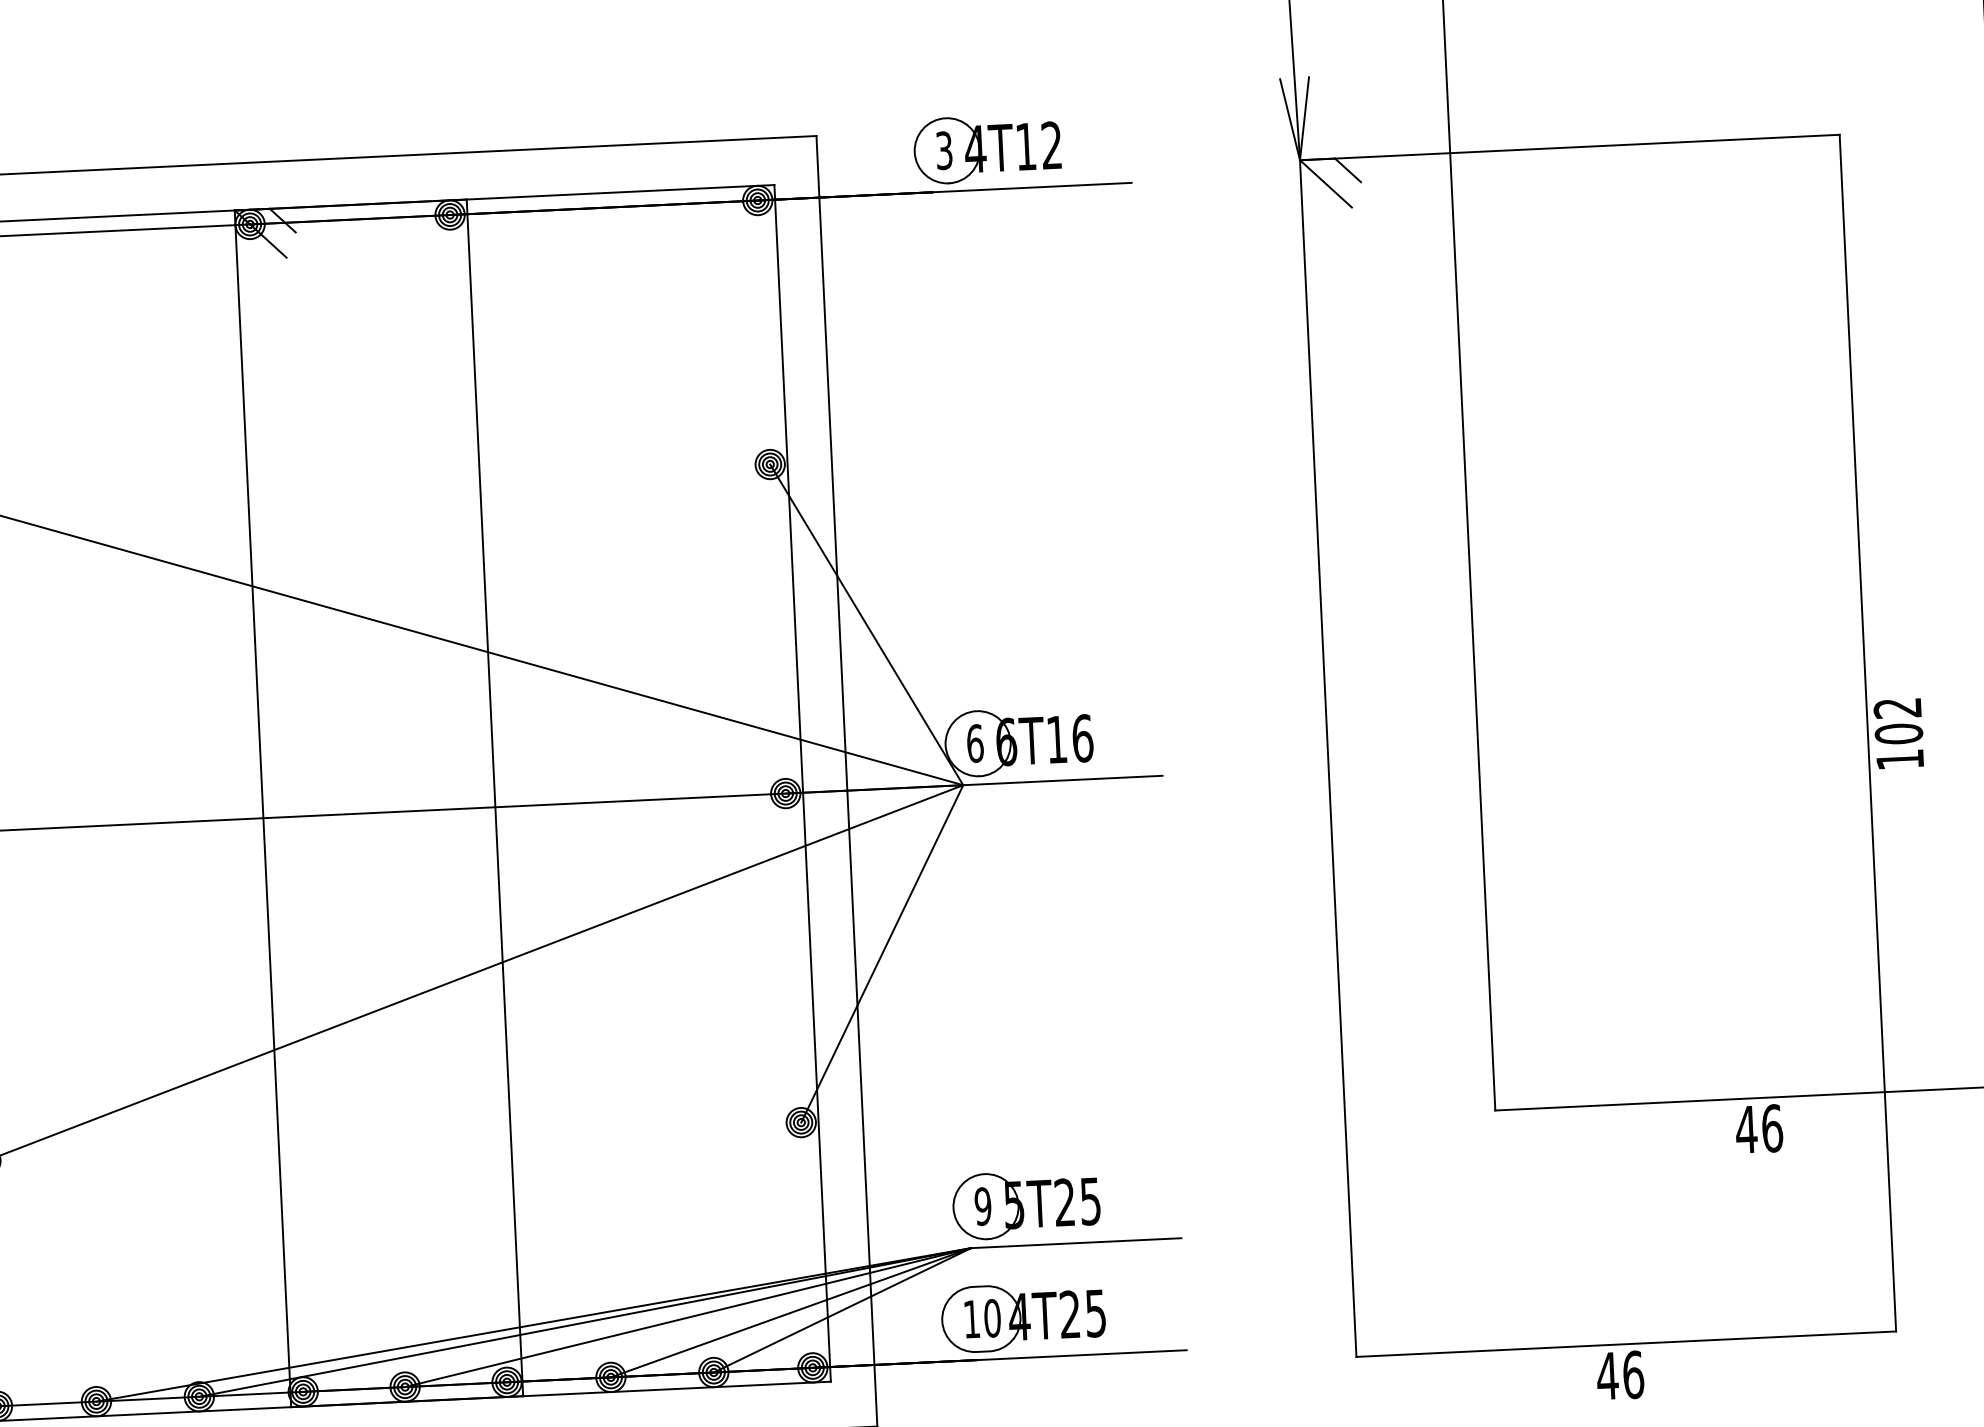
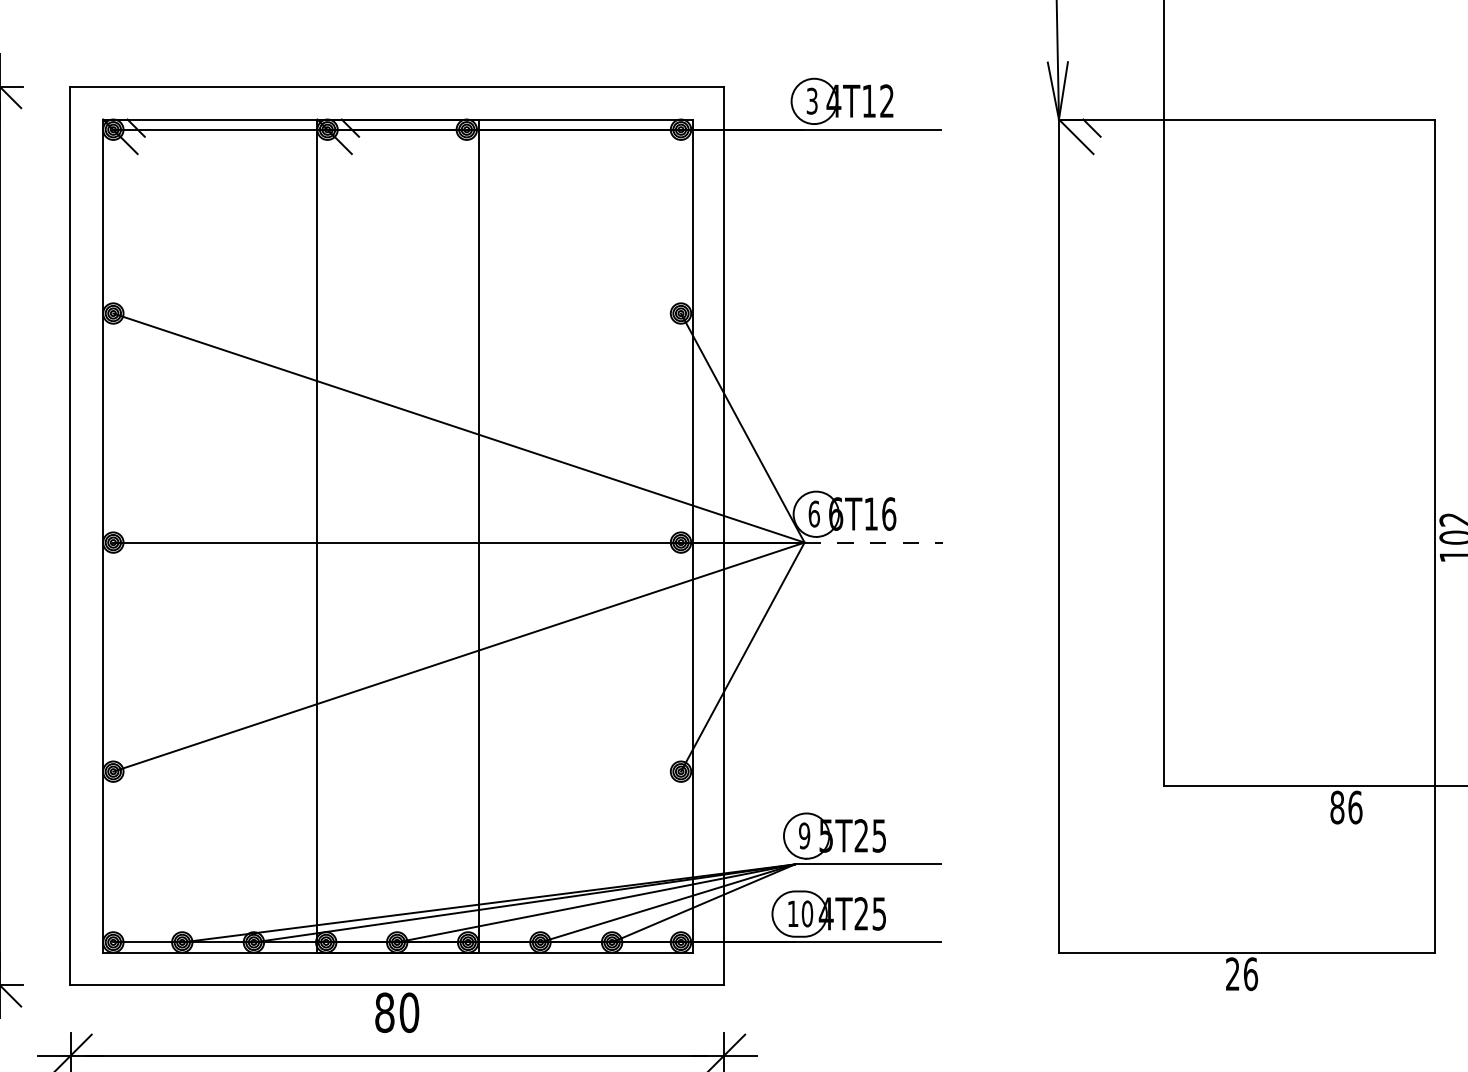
line: (1063, 780) -> (874, 542), solid -> dashed
text: (1745, 1129) -> (1336, 807), 46 -> 86
text: (1607, 1375) -> (1232, 973), 46 -> 26

